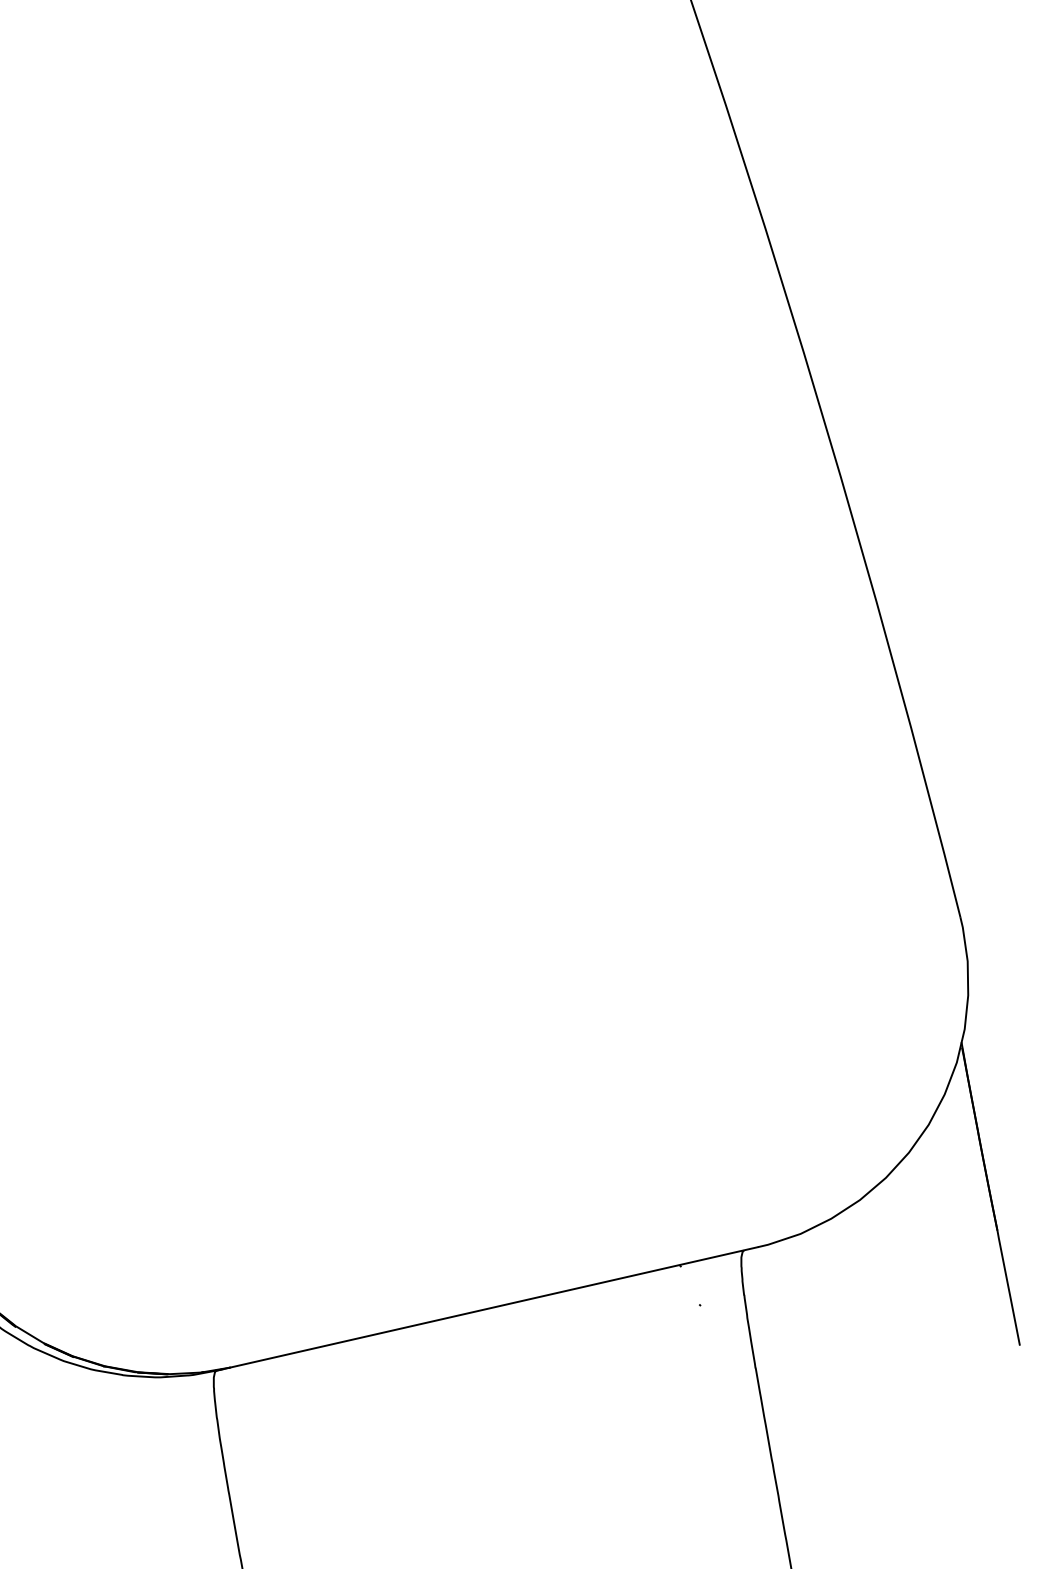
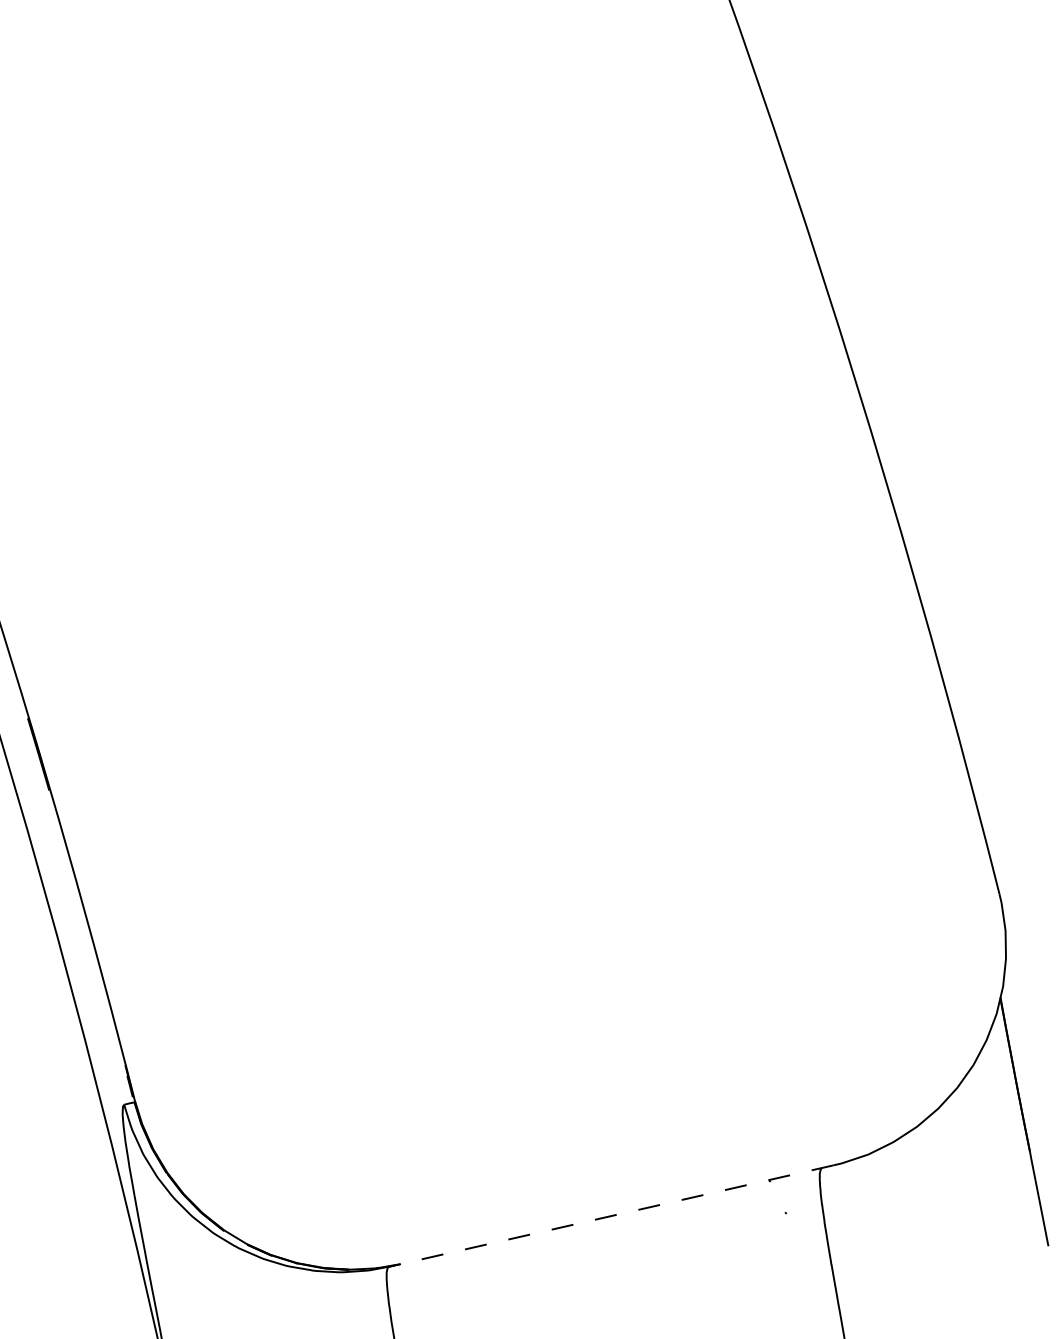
line: (493, 1306) -> (616, 1214), solid -> dashed

